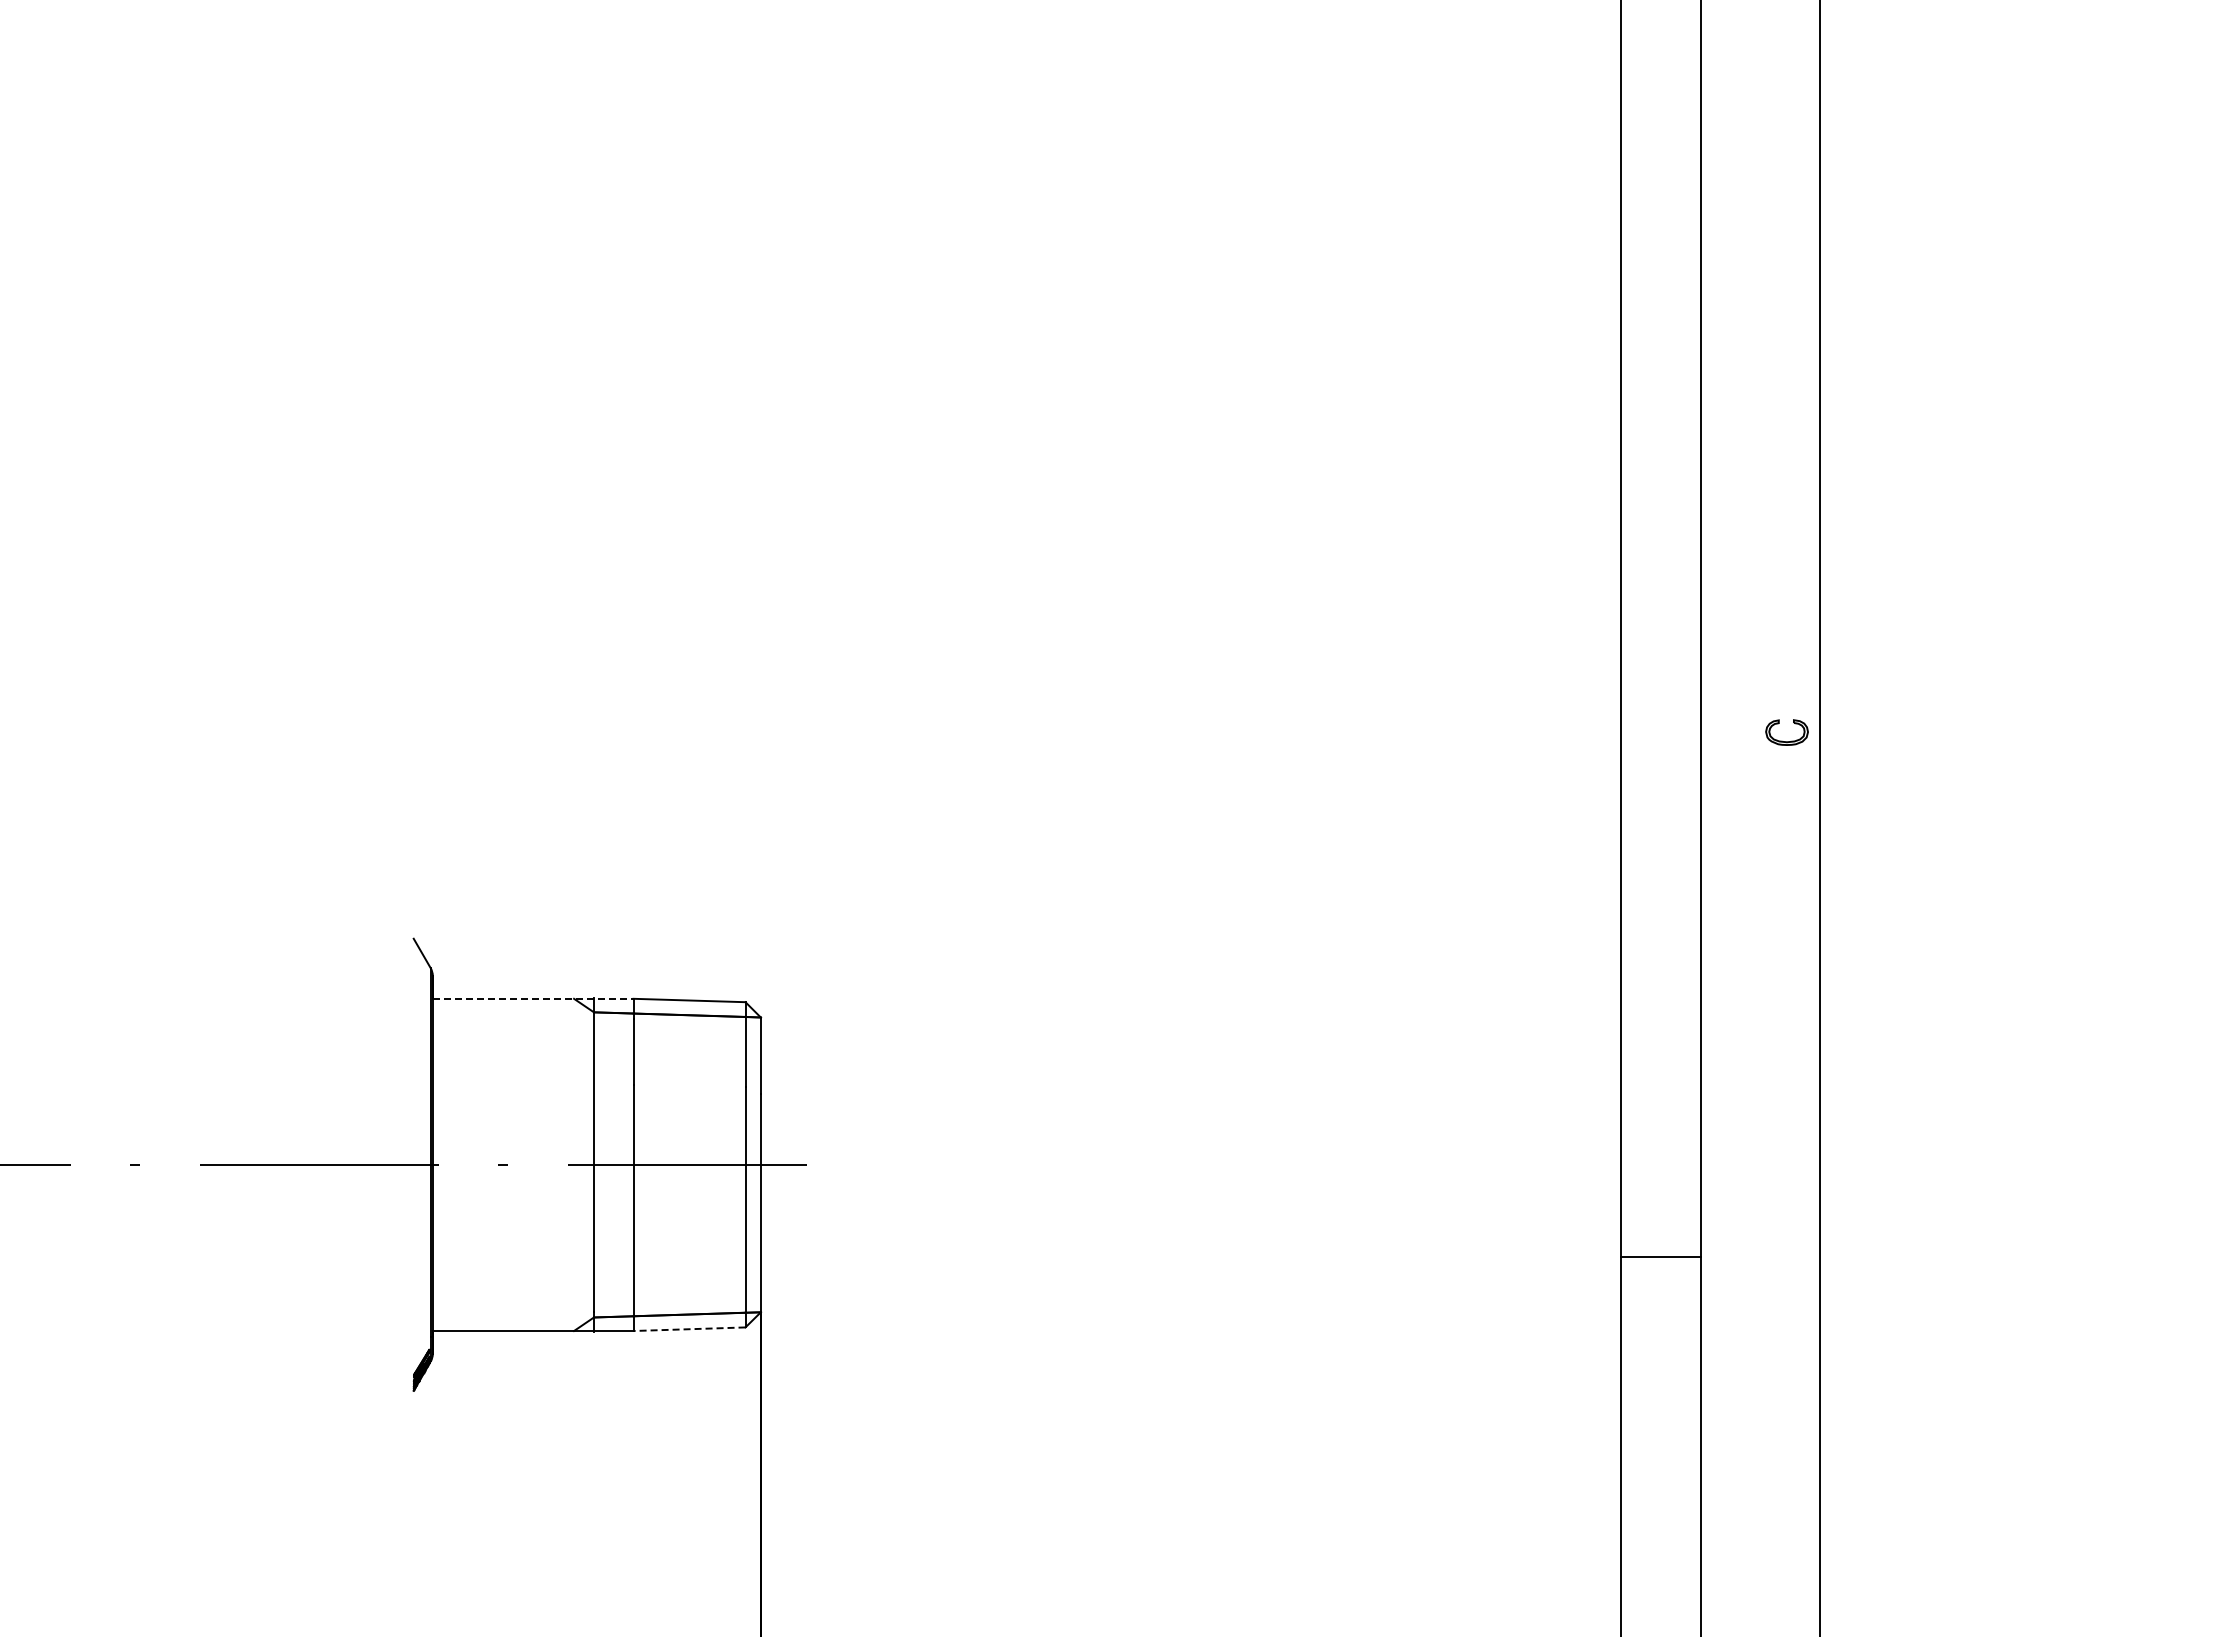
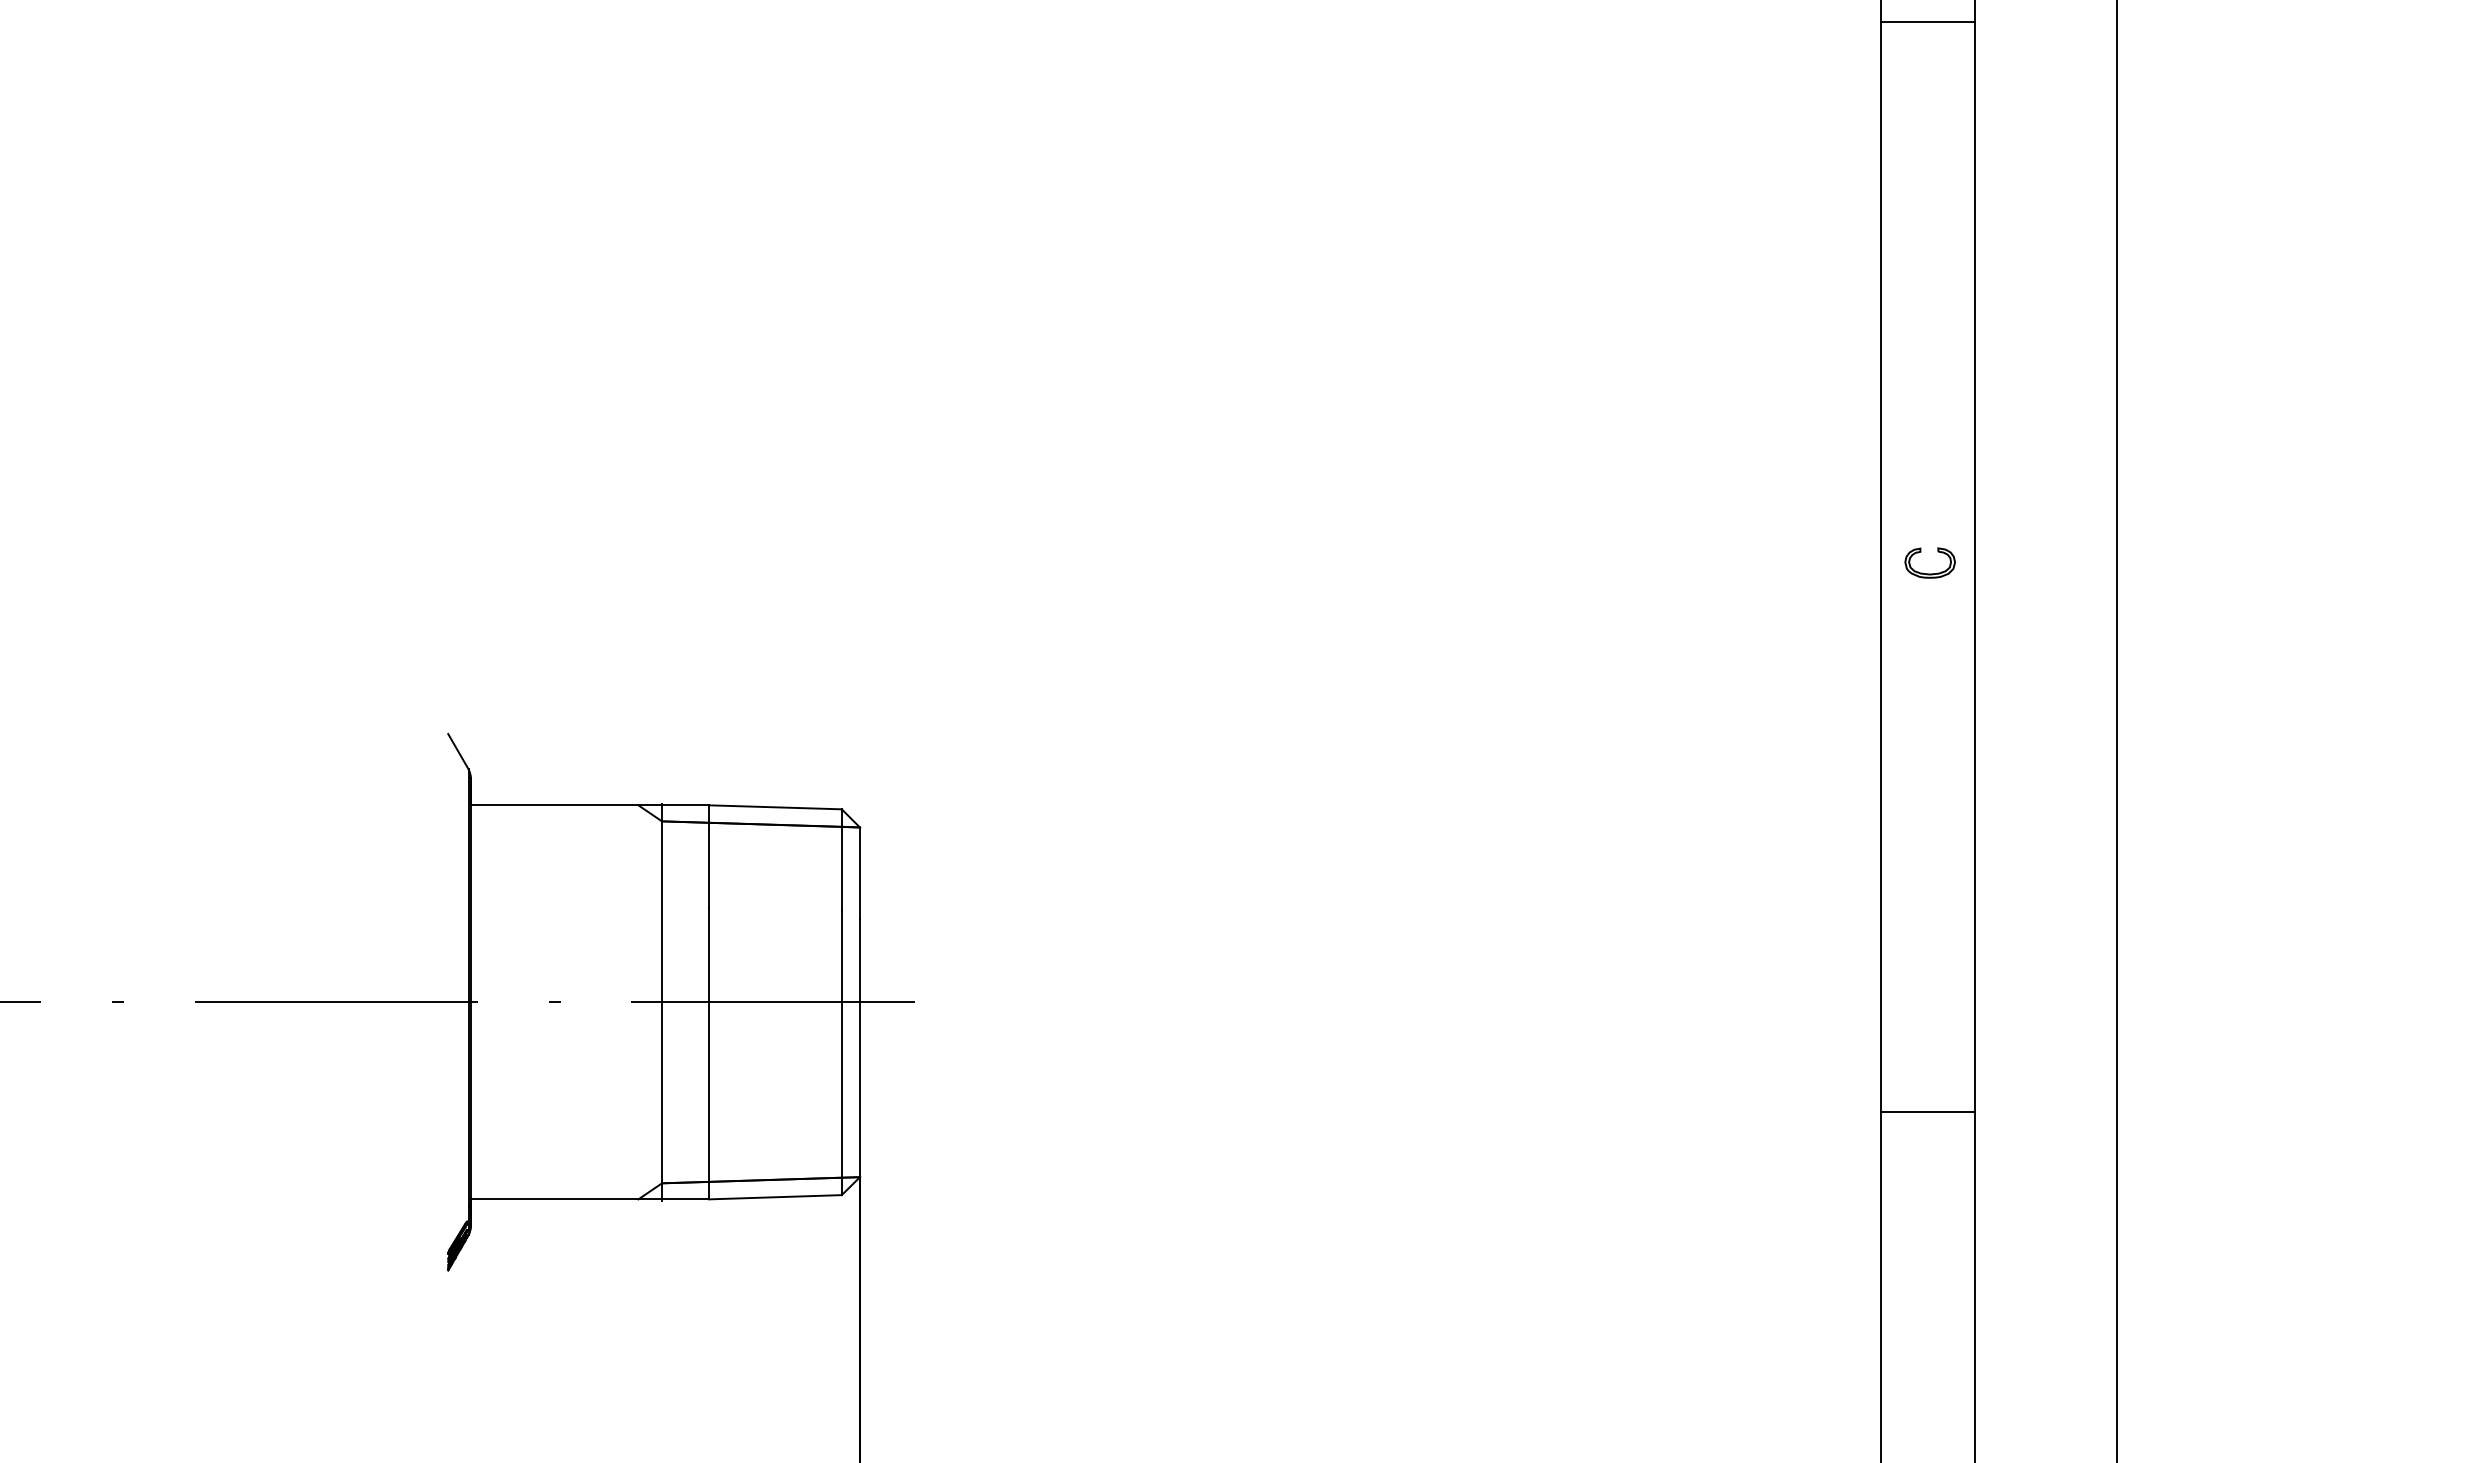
line: (1660, 338) -> (1927, 22), added
part: (1782, 740) -> (1924, 572), moved
line: (533, 998) -> (590, 804), dashed -> solid
line: (689, 1329) -> (775, 1197), dashed -> solid

